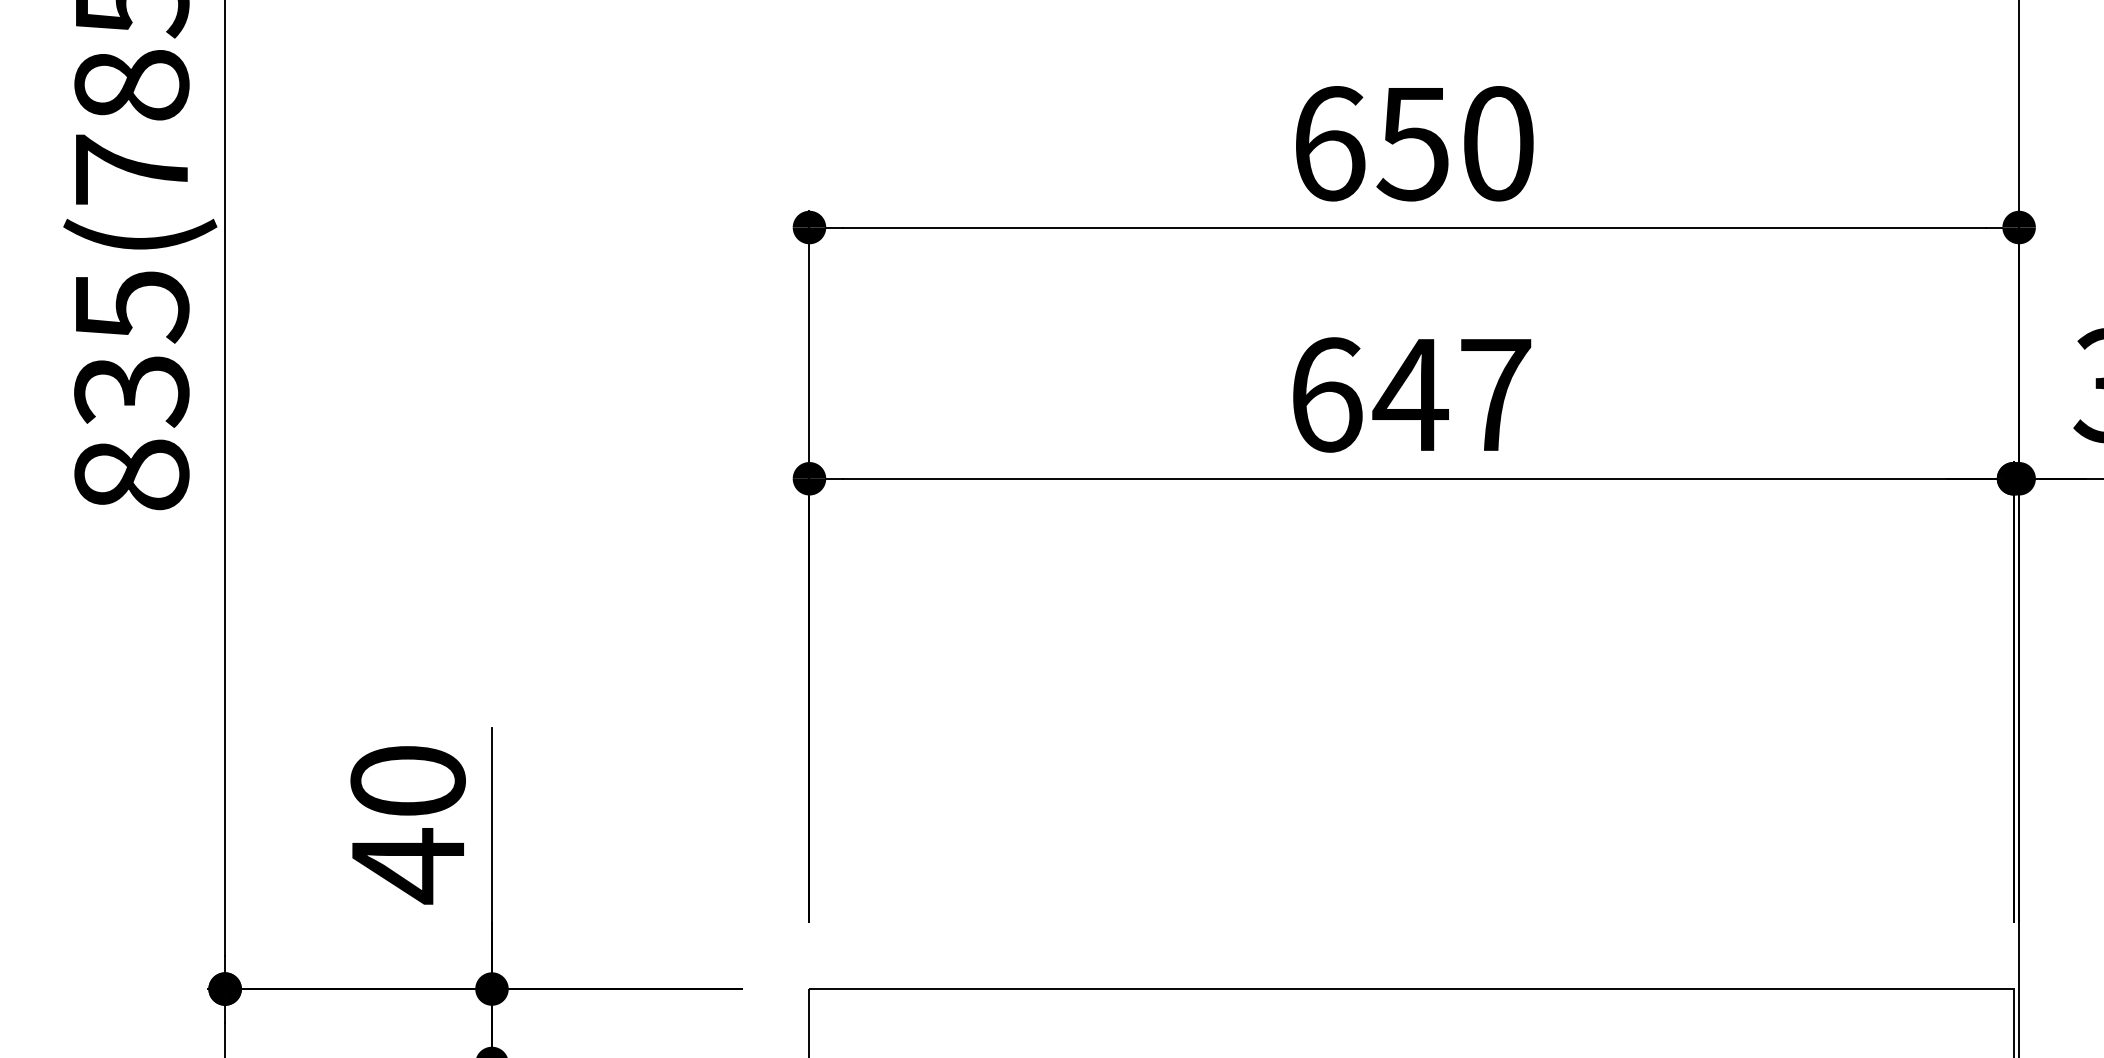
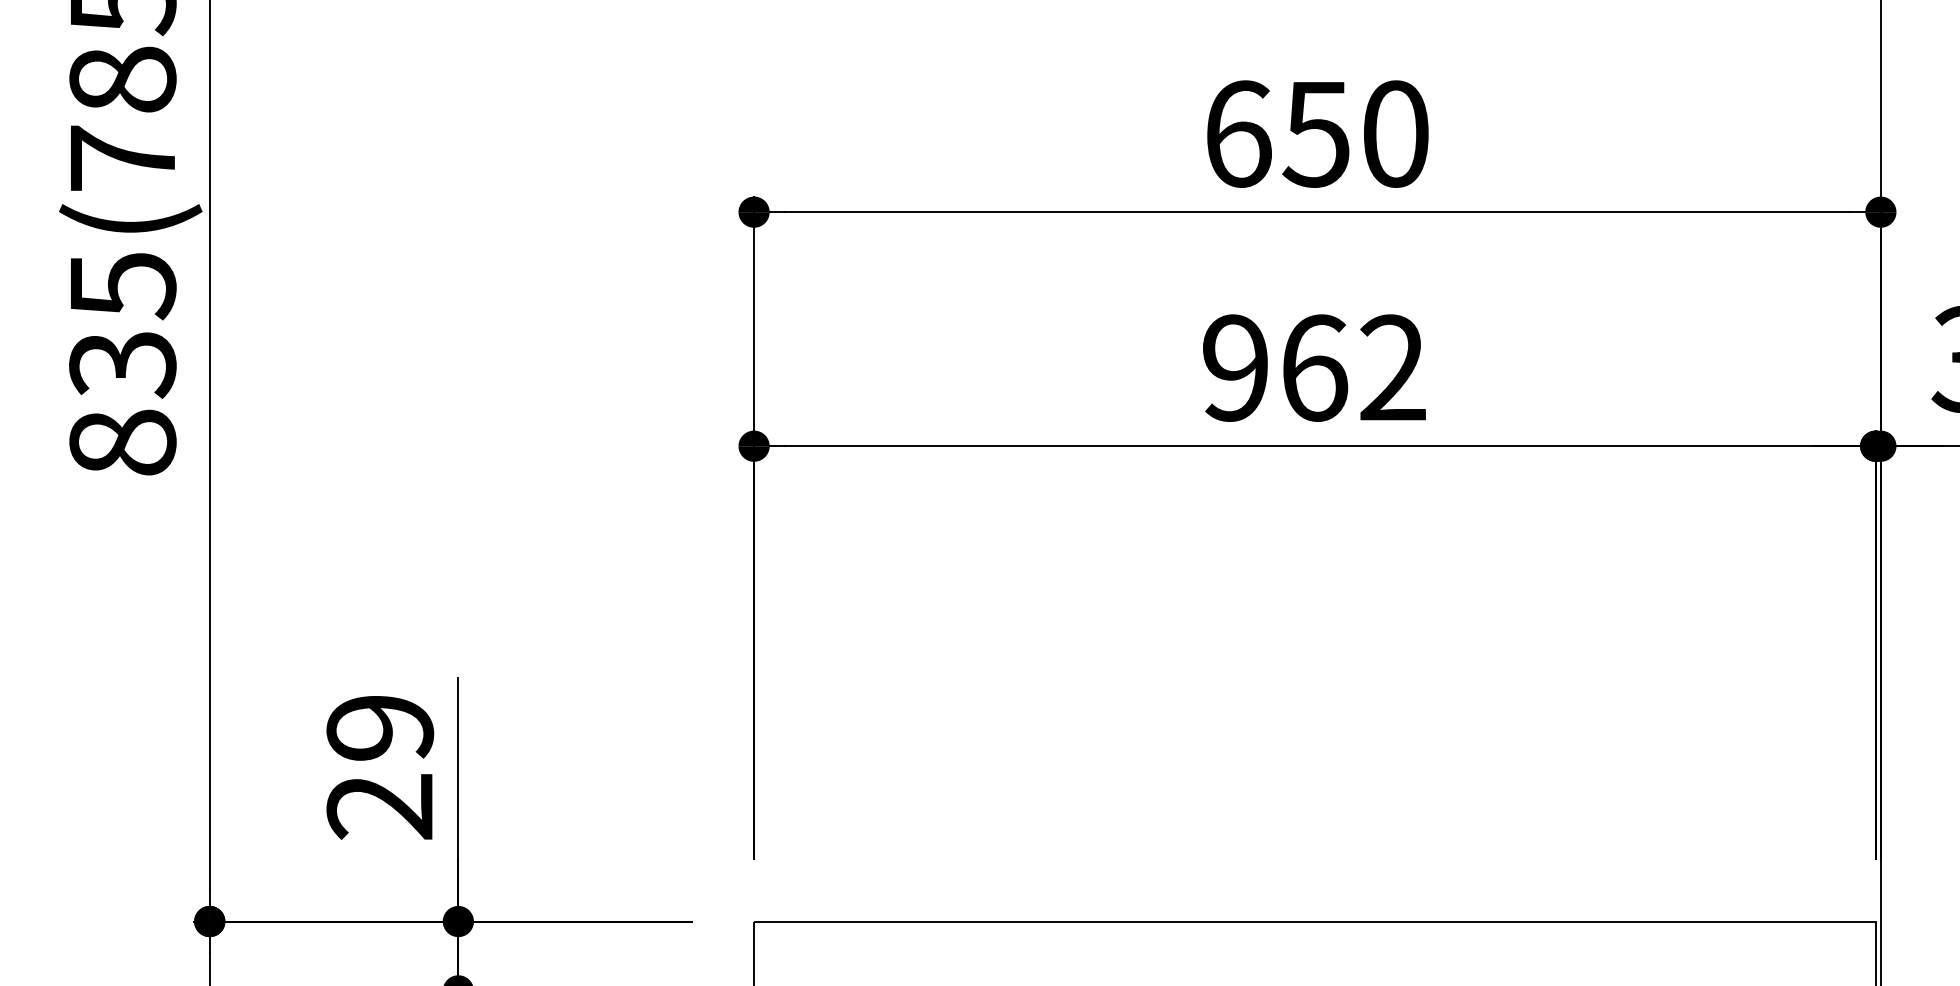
text: (1411, 394) -> (1314, 367), 647 -> 962
text: (407, 825) -> (379, 769), 40 -> 29

